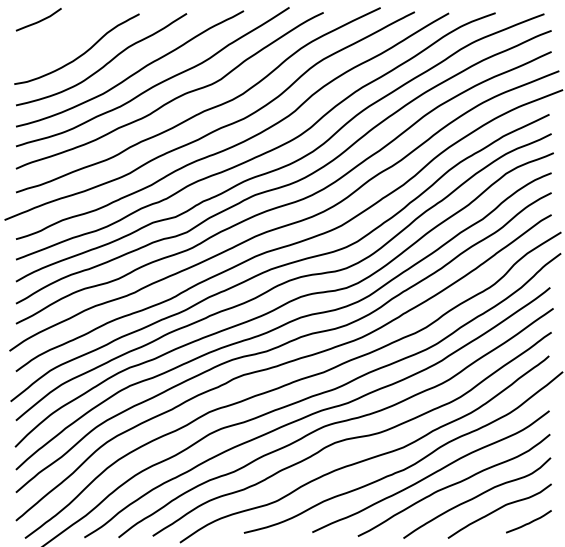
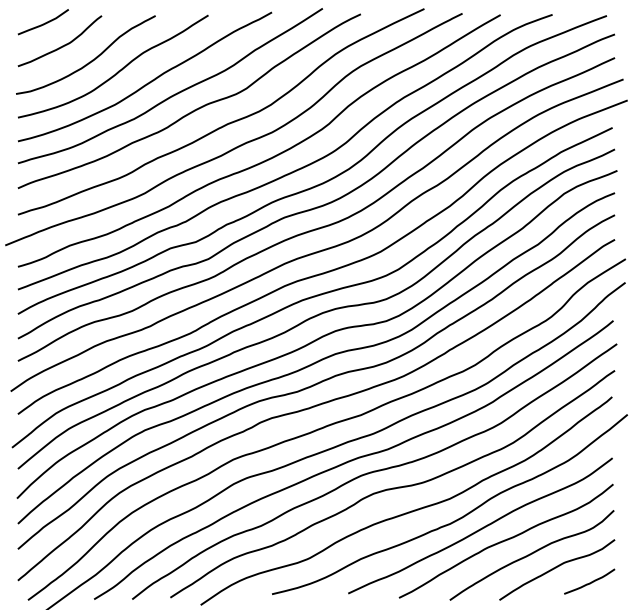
curve: (57, 39) -> (64, 44), added

